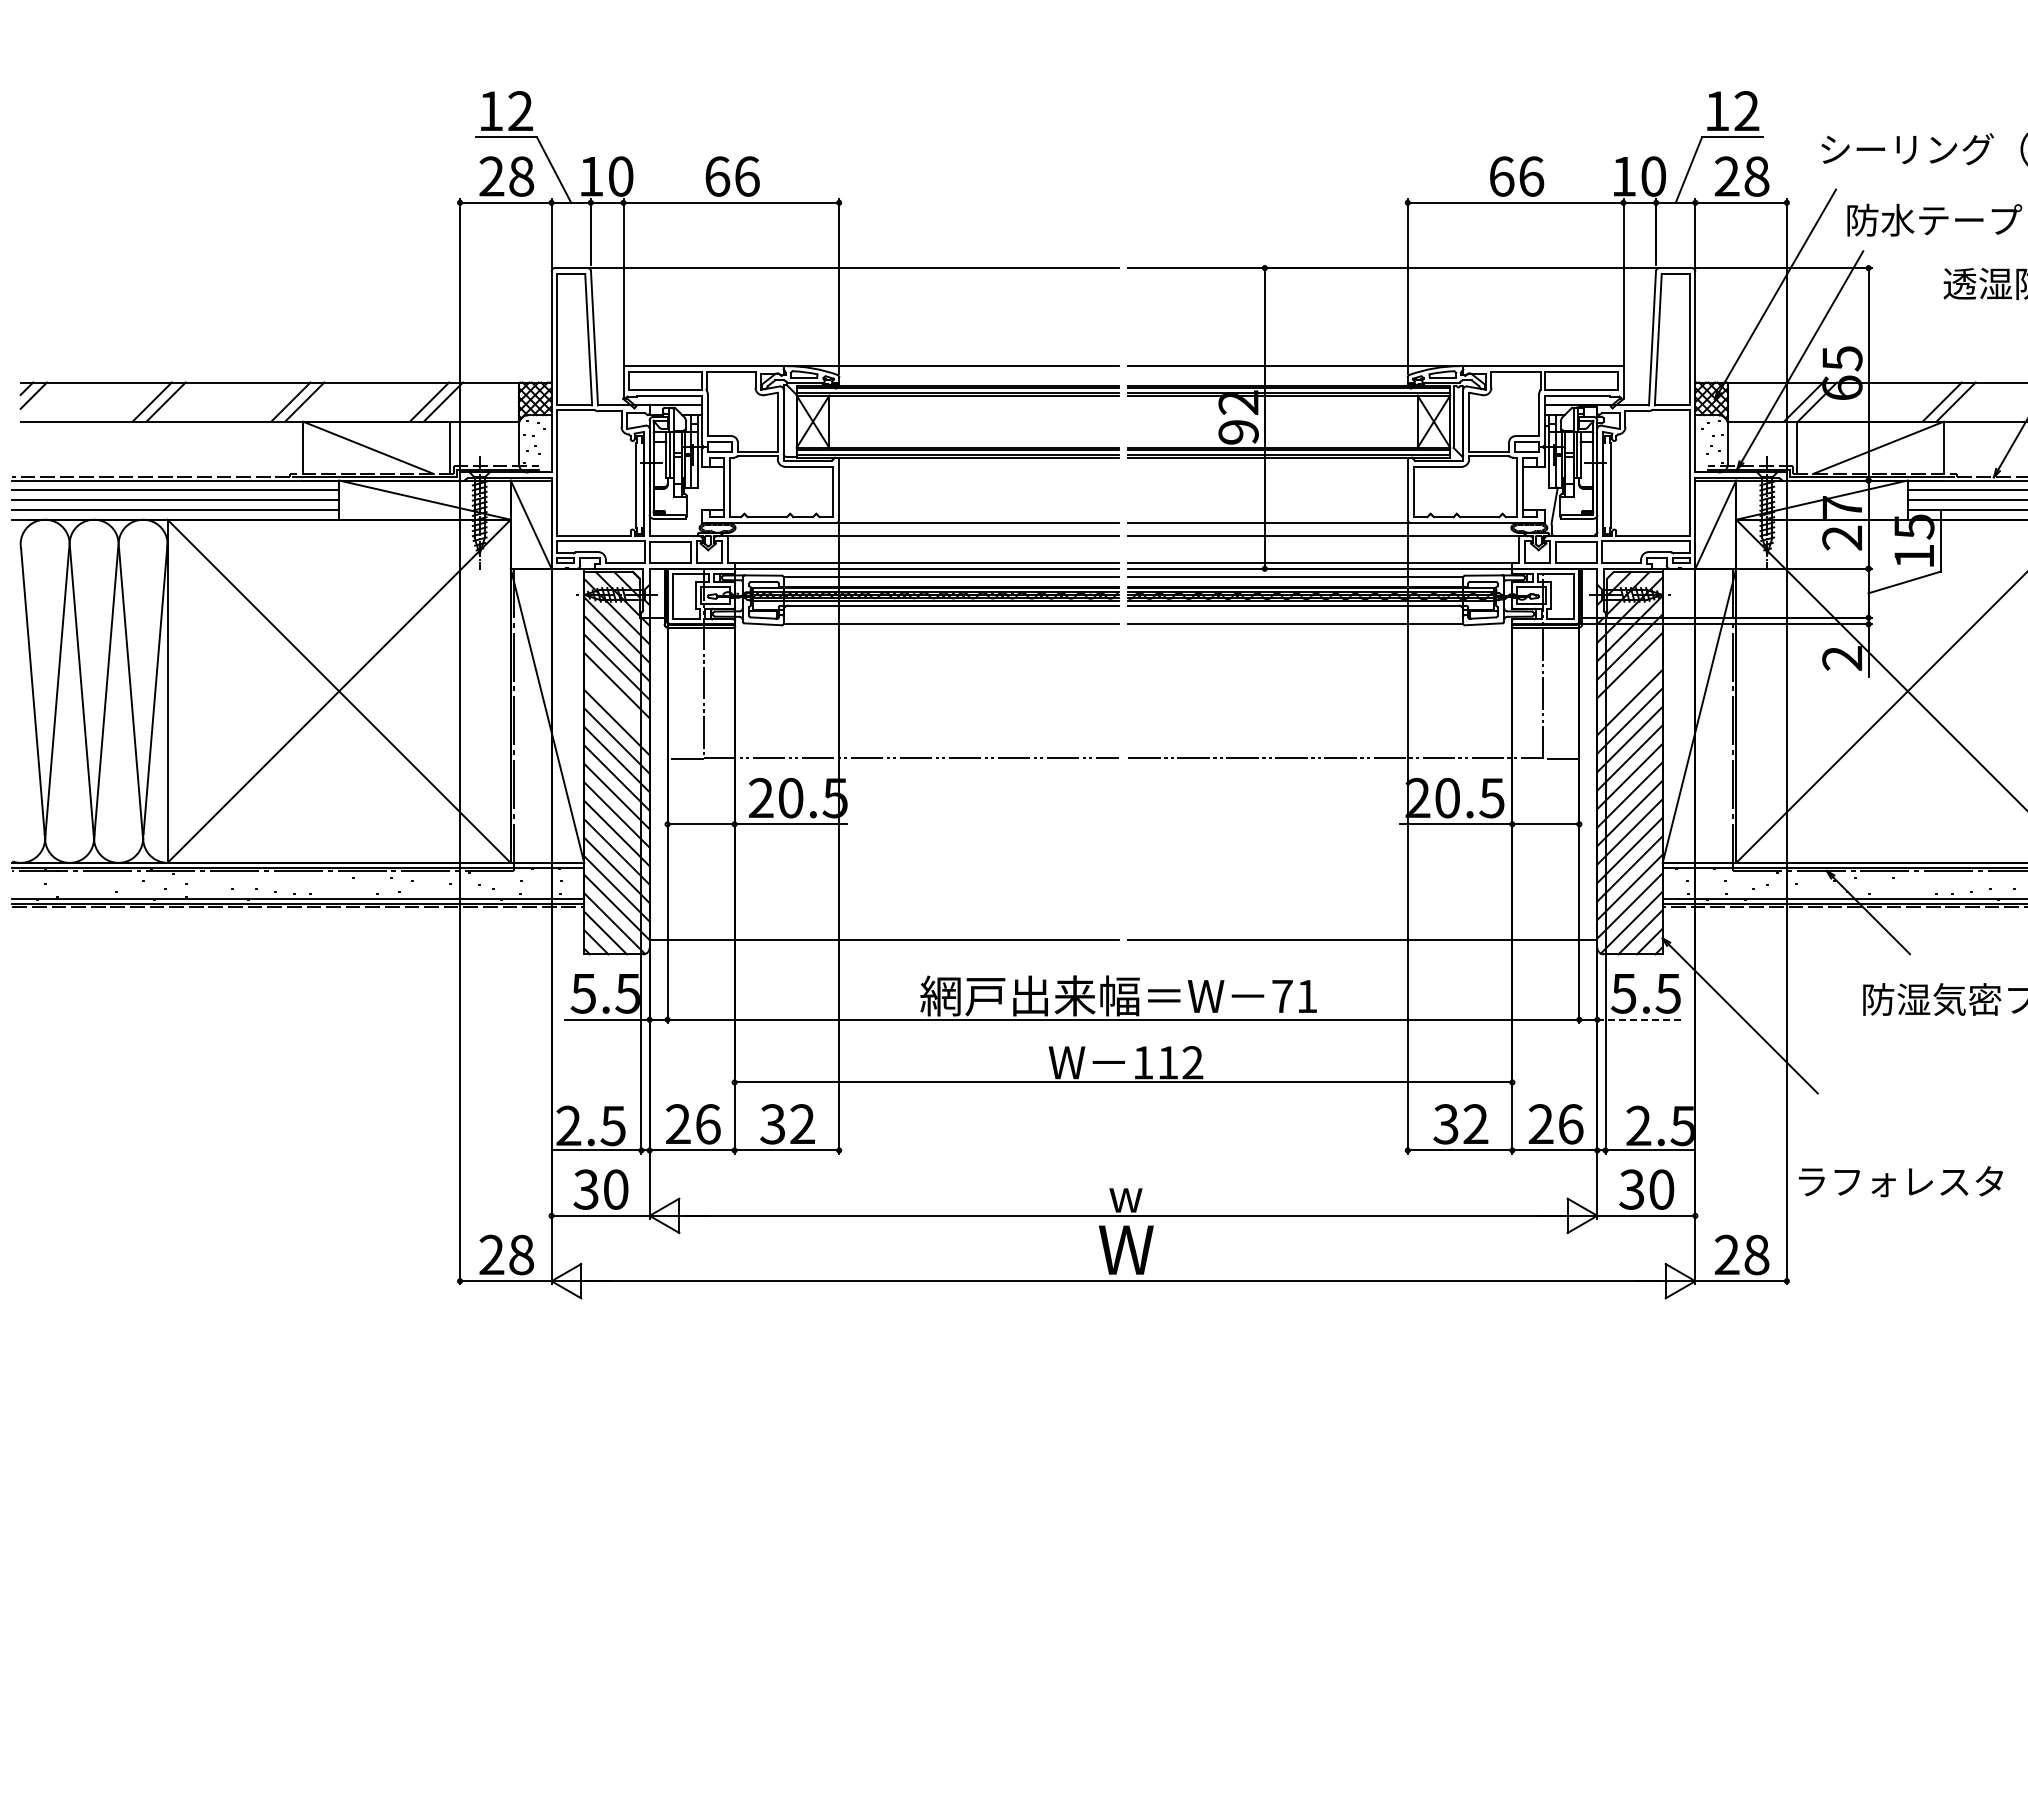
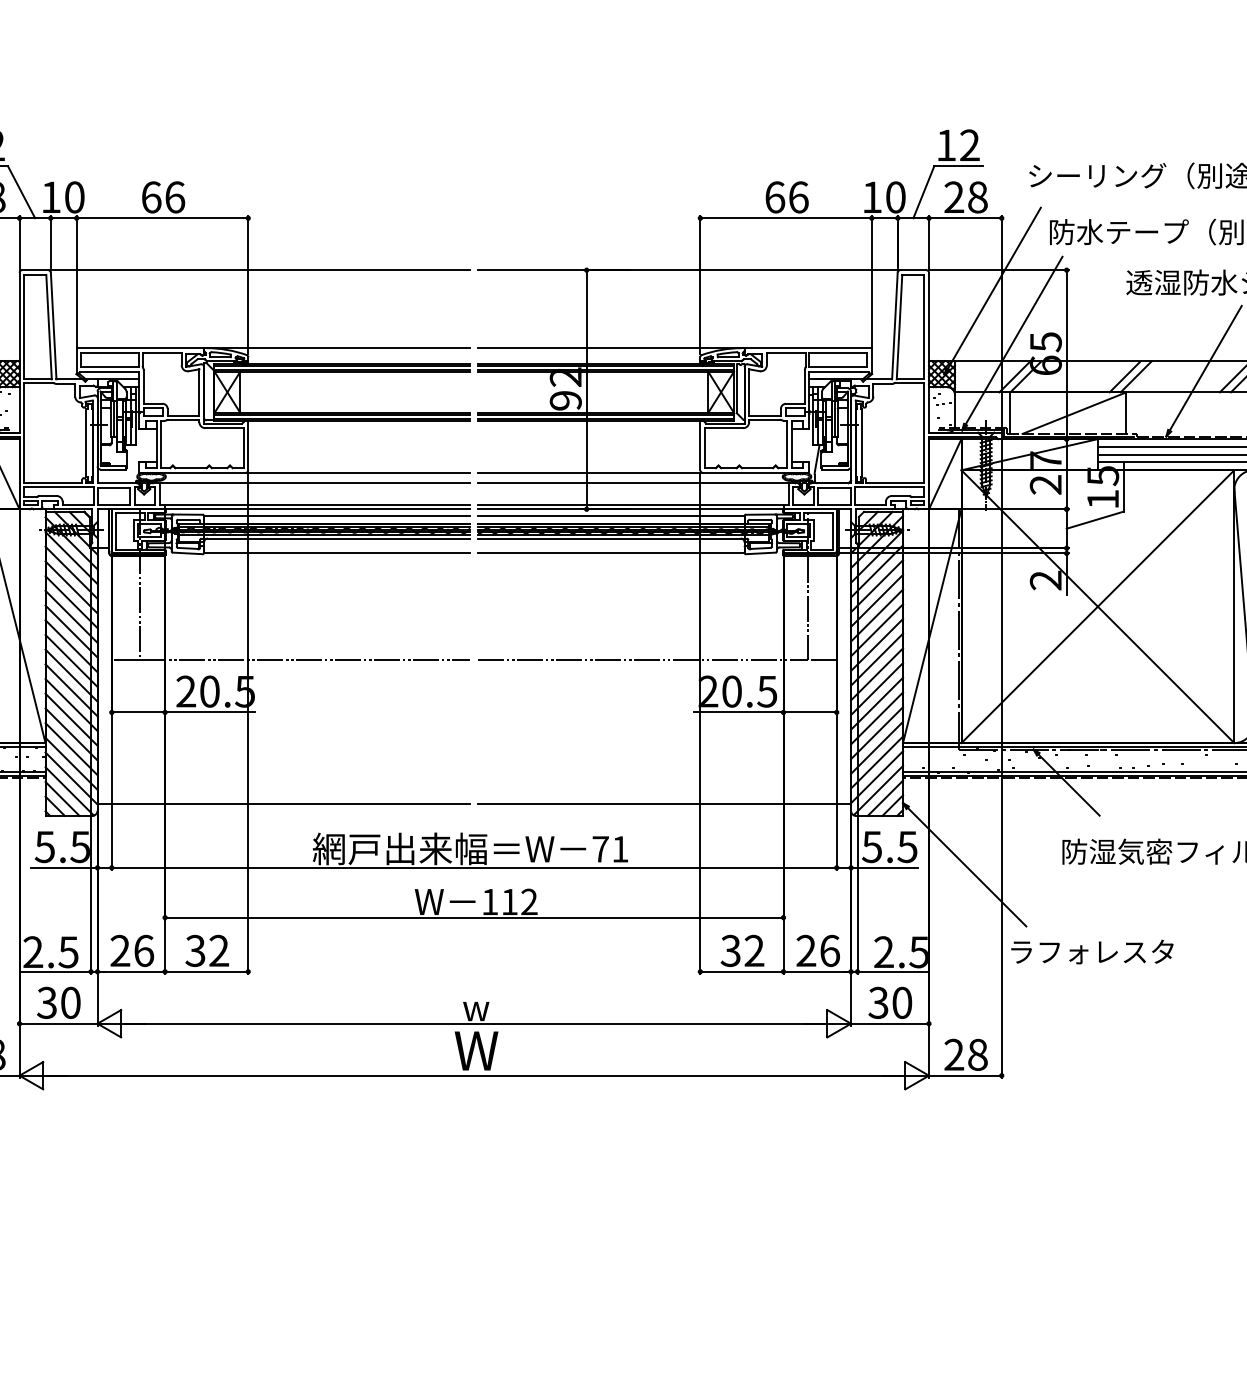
line: (1629, 683) -> (876, 600), added
line: (616, 703) -> (71, 616), added
line: (1639, 1019) -> (884, 867), dashed -> solid
text: (1900, 1181) -> (1092, 951), moved

